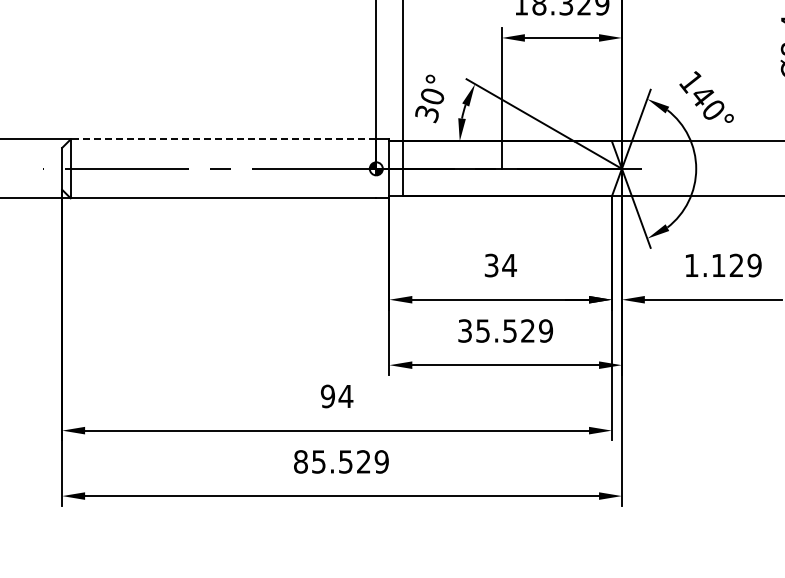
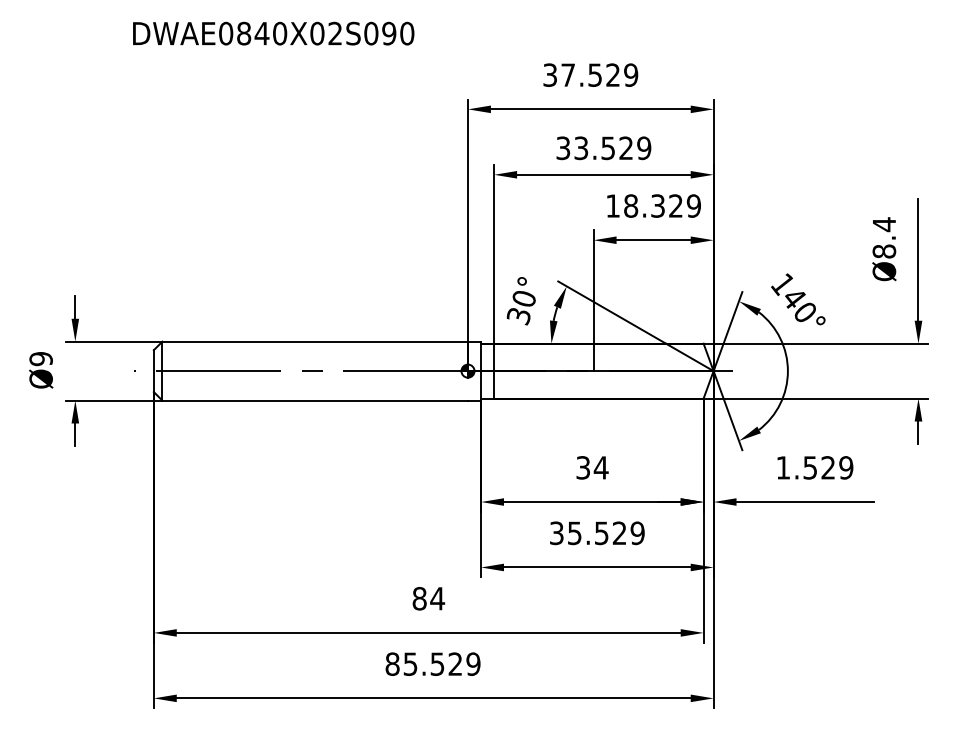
line: (223, 139) -> (315, 341), dashed -> solid
text: (717, 265) -> (809, 467), 1.129 -> 1.529
text: (327, 396) -> (419, 598), 94 -> 84

